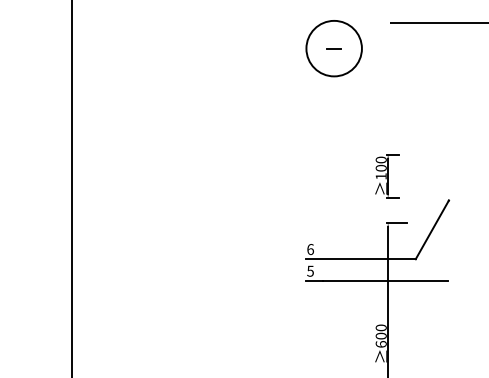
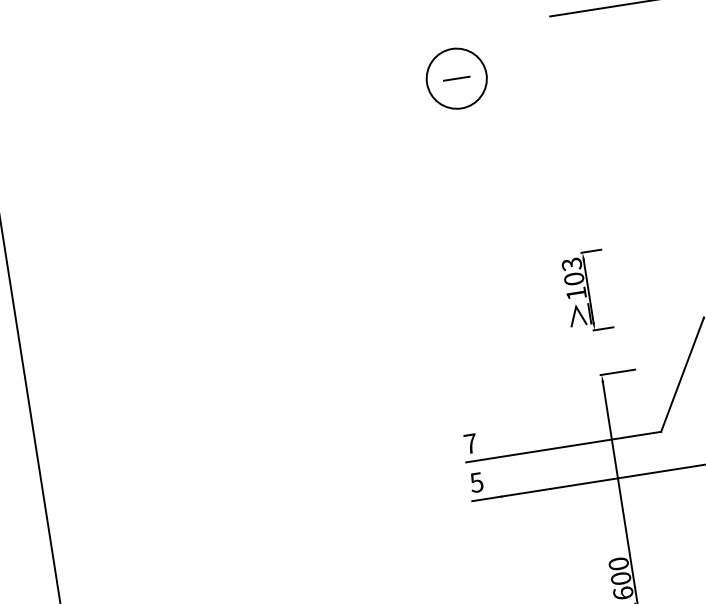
circle: (333, 48) -> (455, 78), size x0.6
text: (380, 159) -> (570, 263), 100 -> 103
text: (310, 249) -> (470, 443), 6 -> 7

